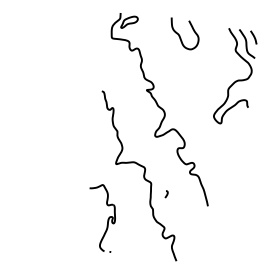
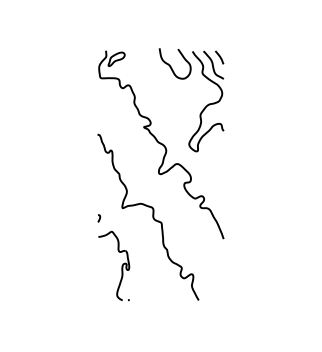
part: (235, 77) -> (206, 101), moved
curve: (166, 194) -> (99, 218), moved

